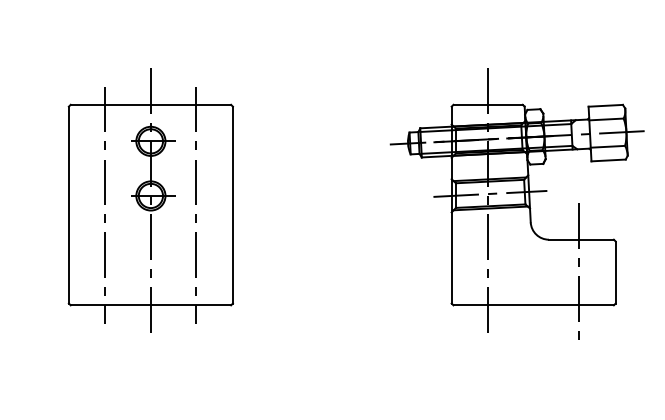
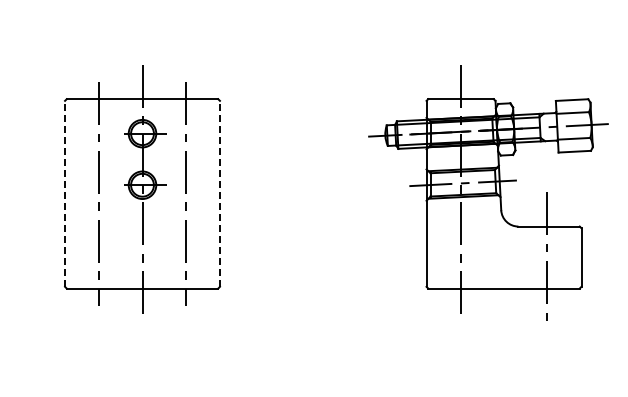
line: (69, 204) -> (65, 193), solid -> dashed
line: (232, 204) -> (219, 193), solid -> dashed

